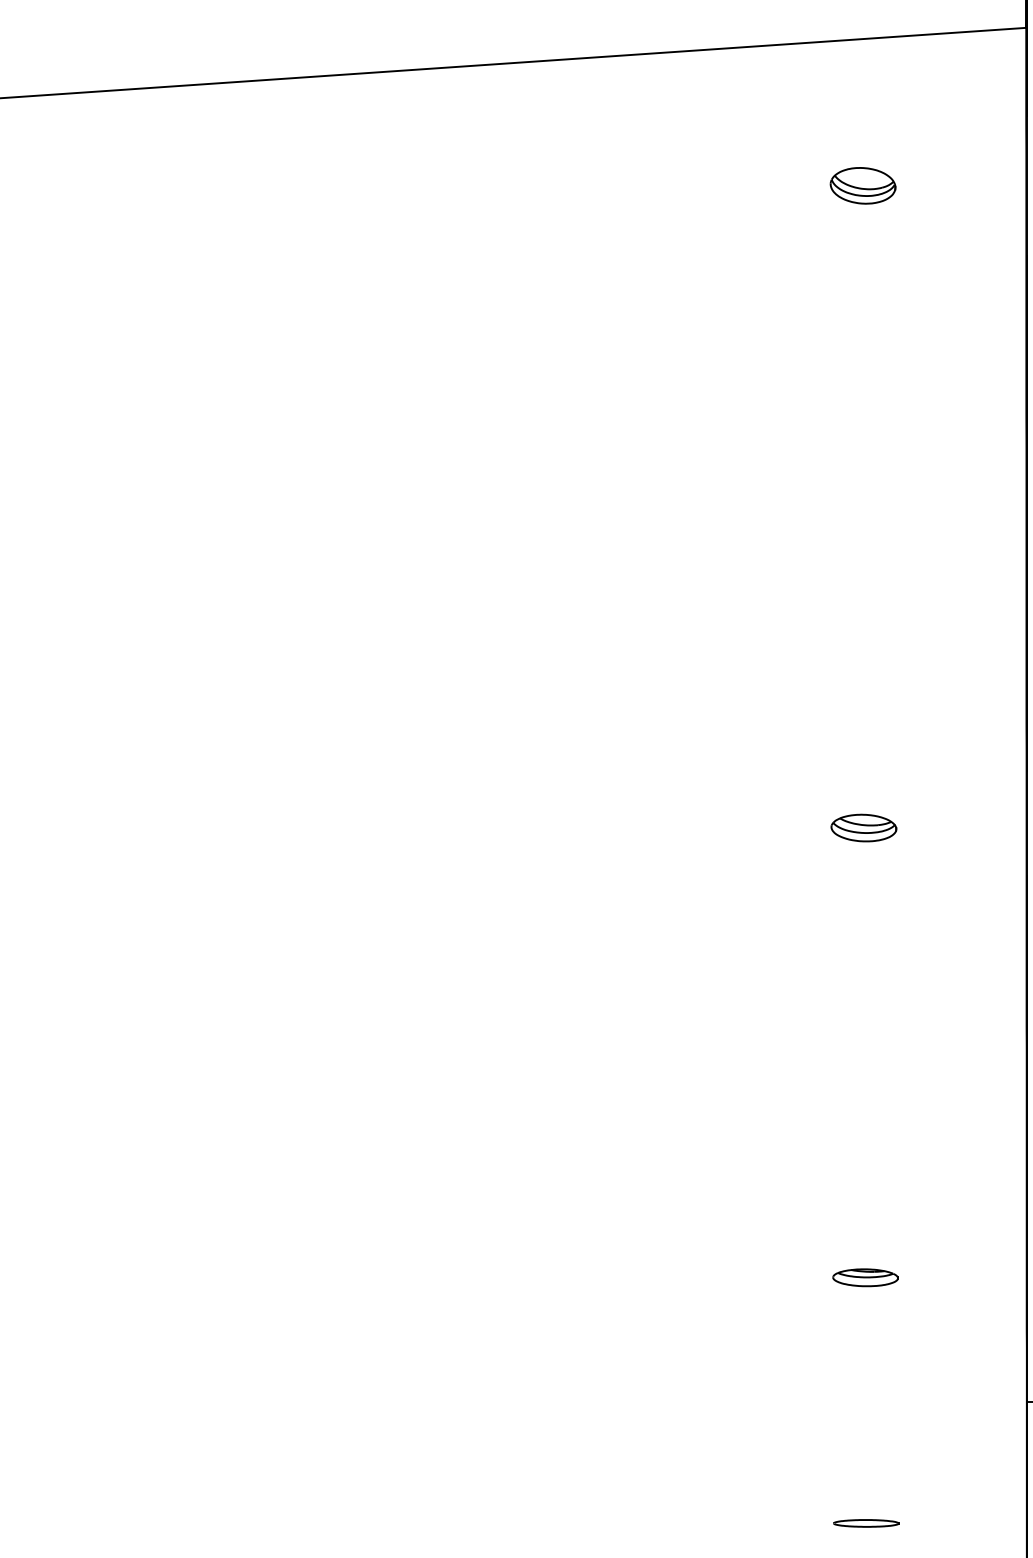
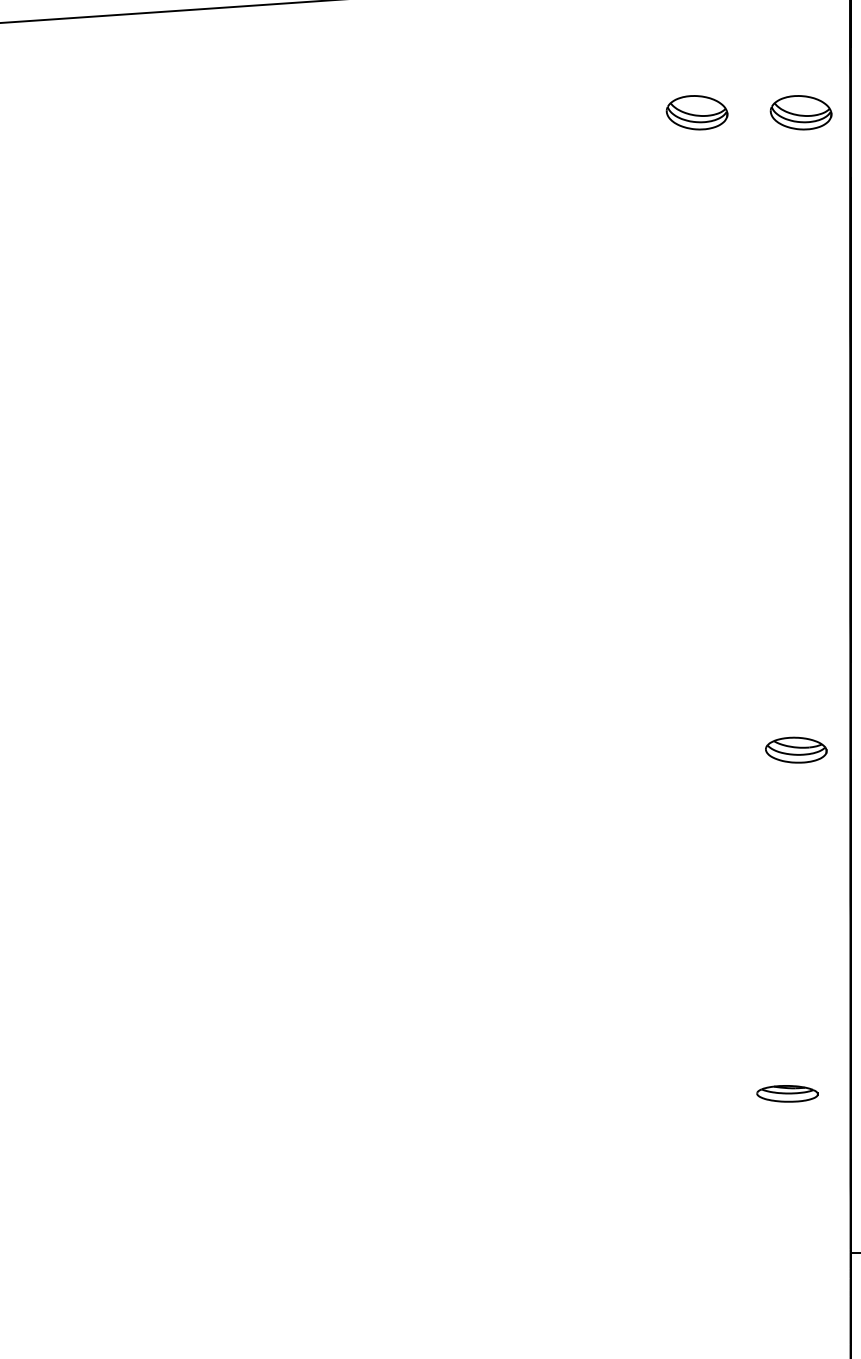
part: (973, 185) -> (800, 112), added
part: (863, 827) -> (795, 749), moved
part: (865, 1277) -> (787, 1093), moved

